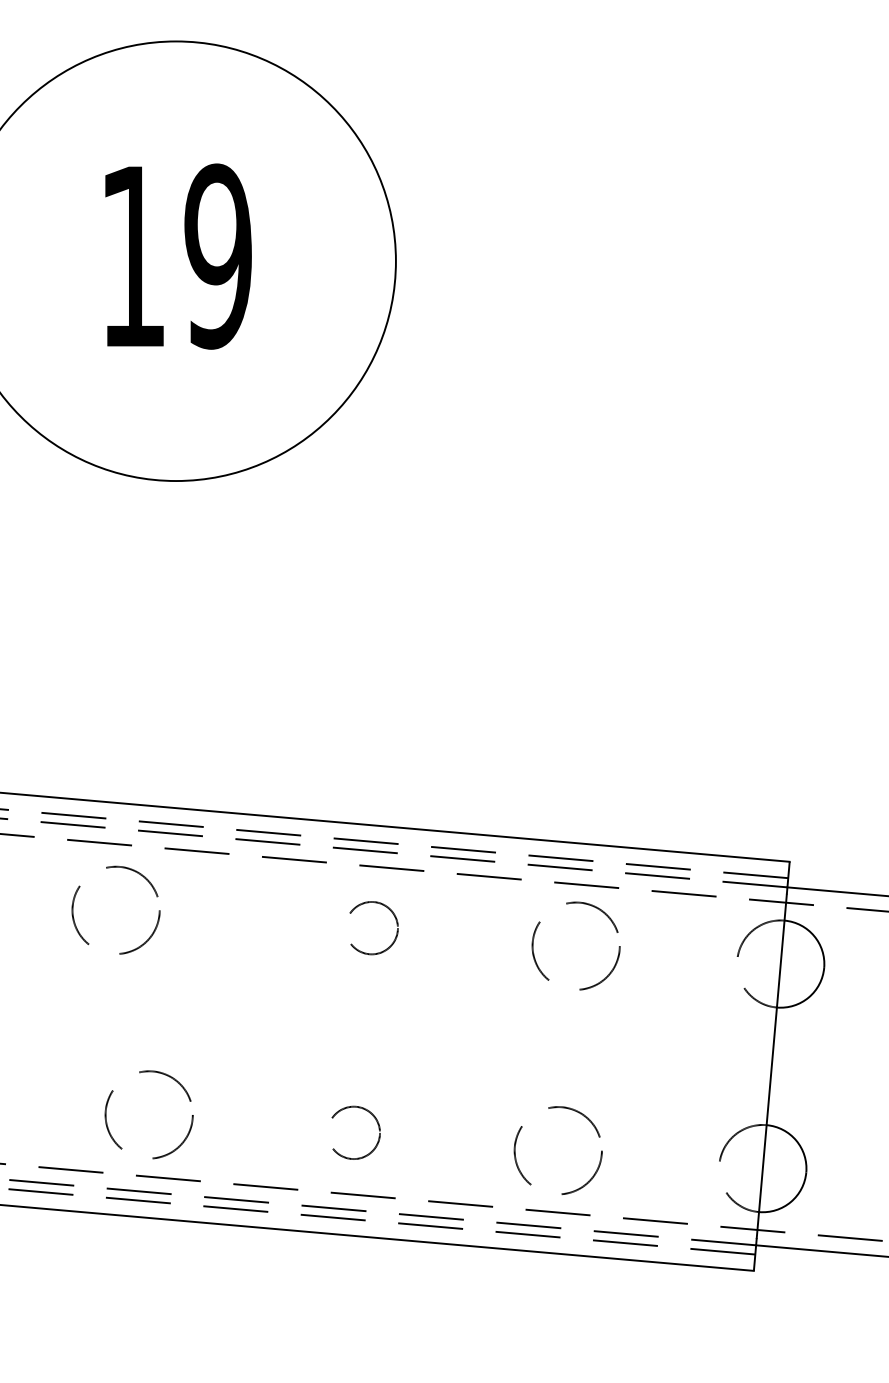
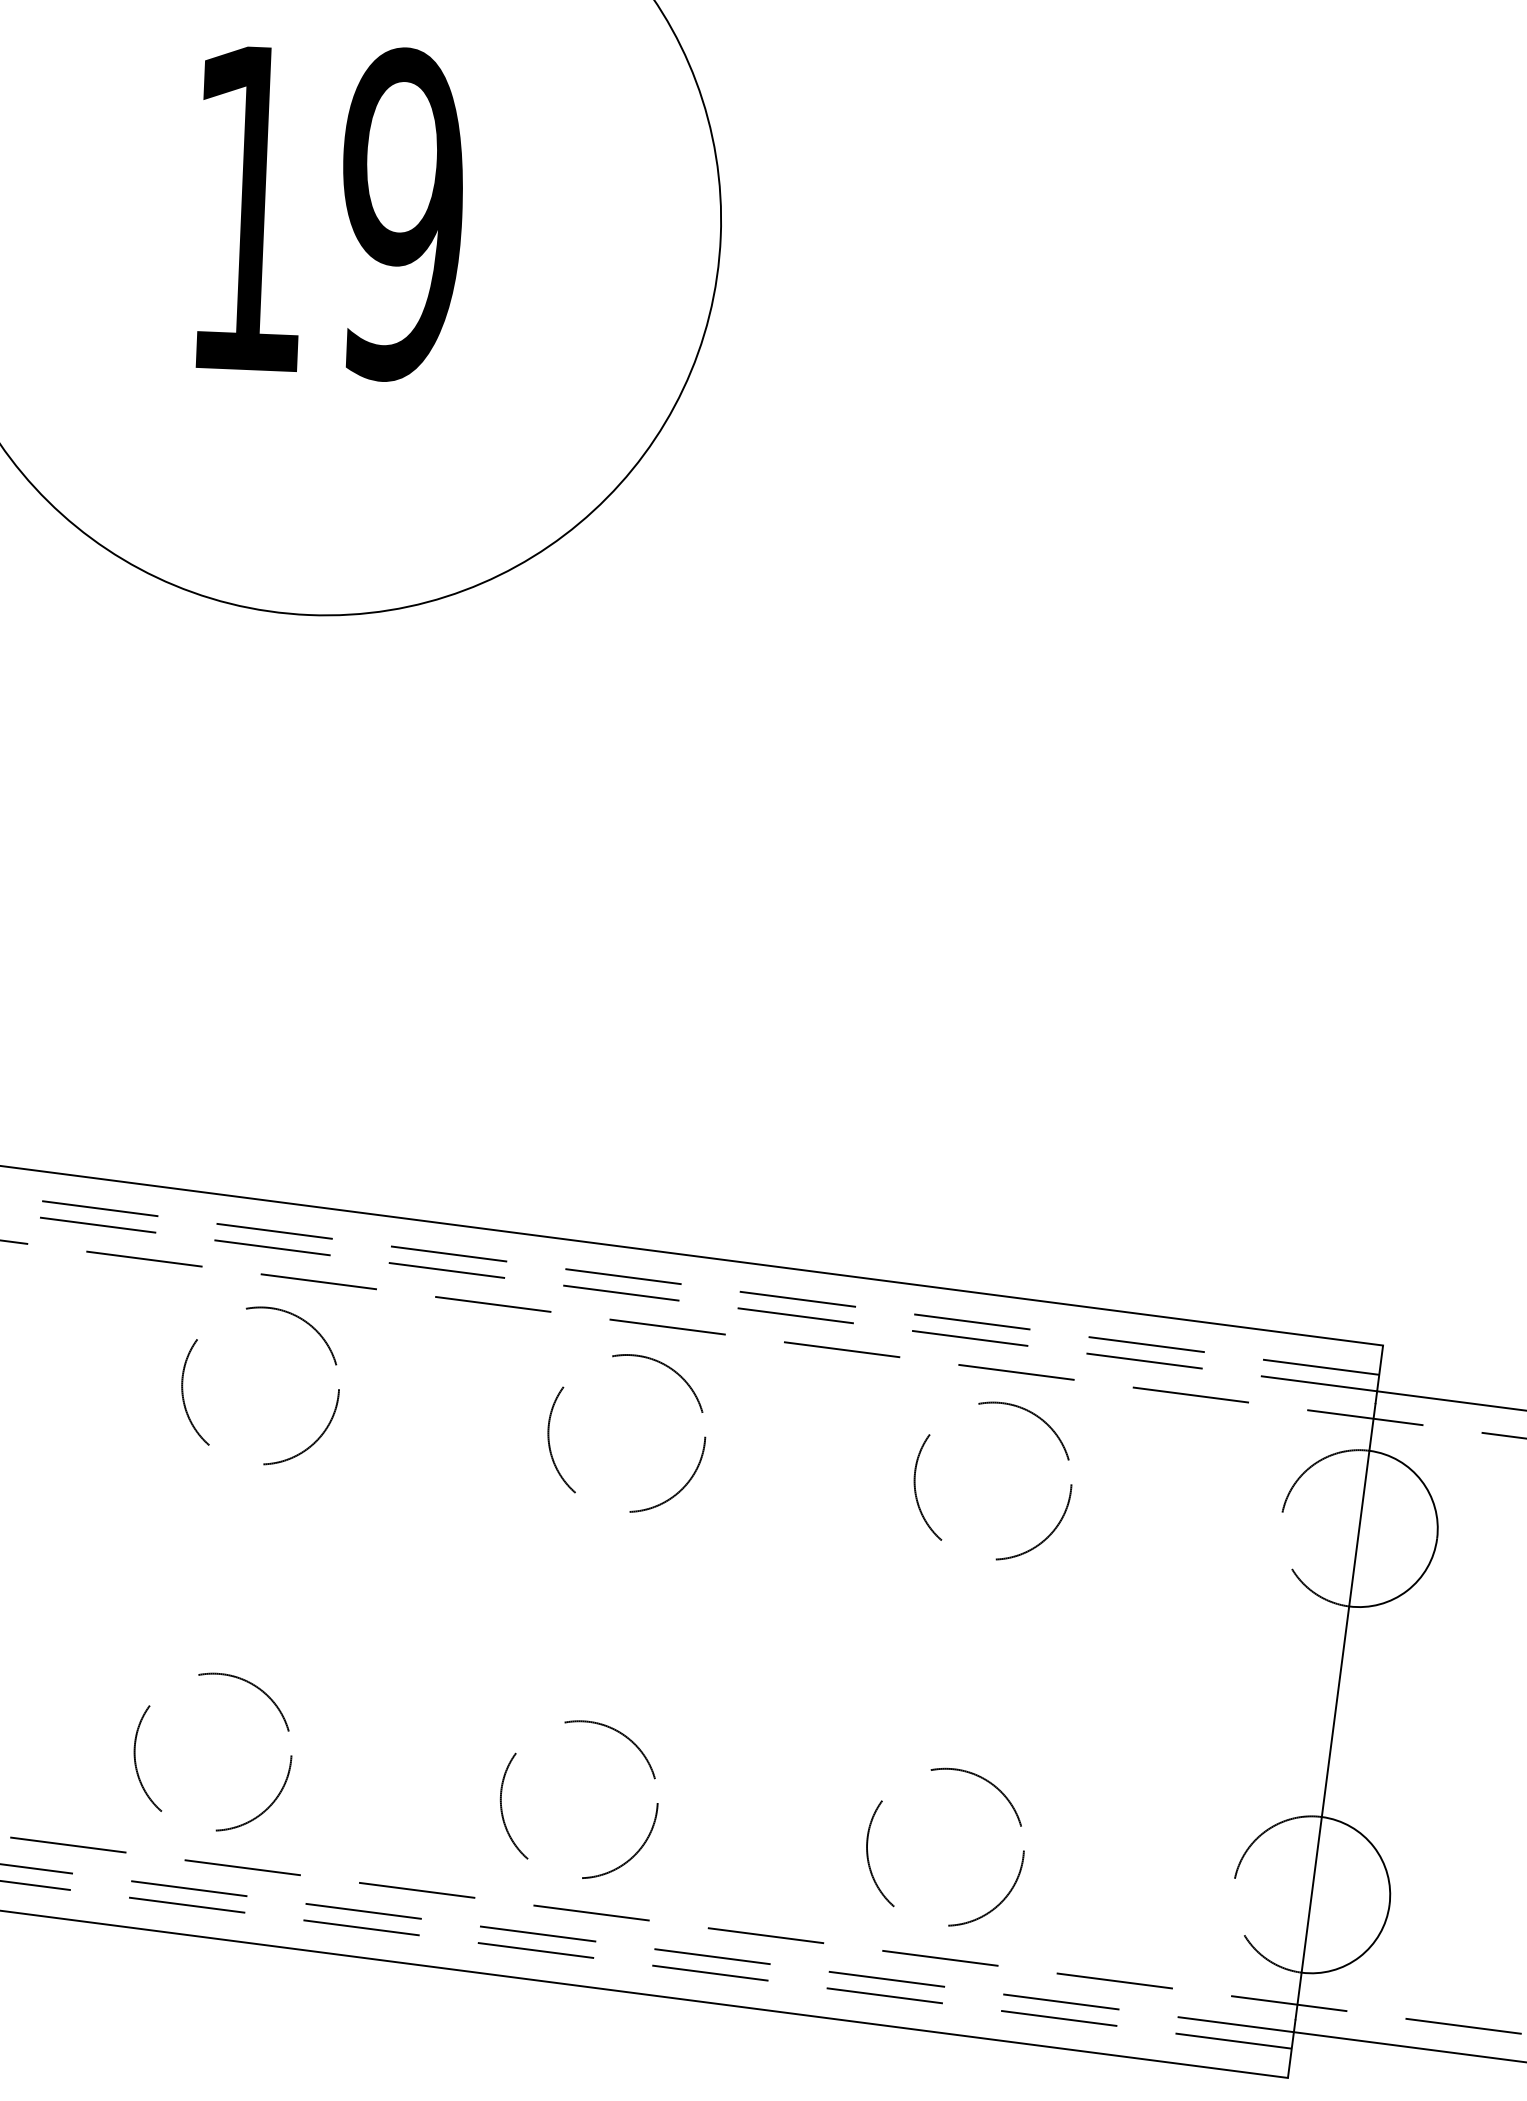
circle: (115, 909) -> (259, 1384), moved
circle: (371, 927) -> (626, 1432), size x1.67
circle: (353, 1132) -> (578, 1799), size x1.67

